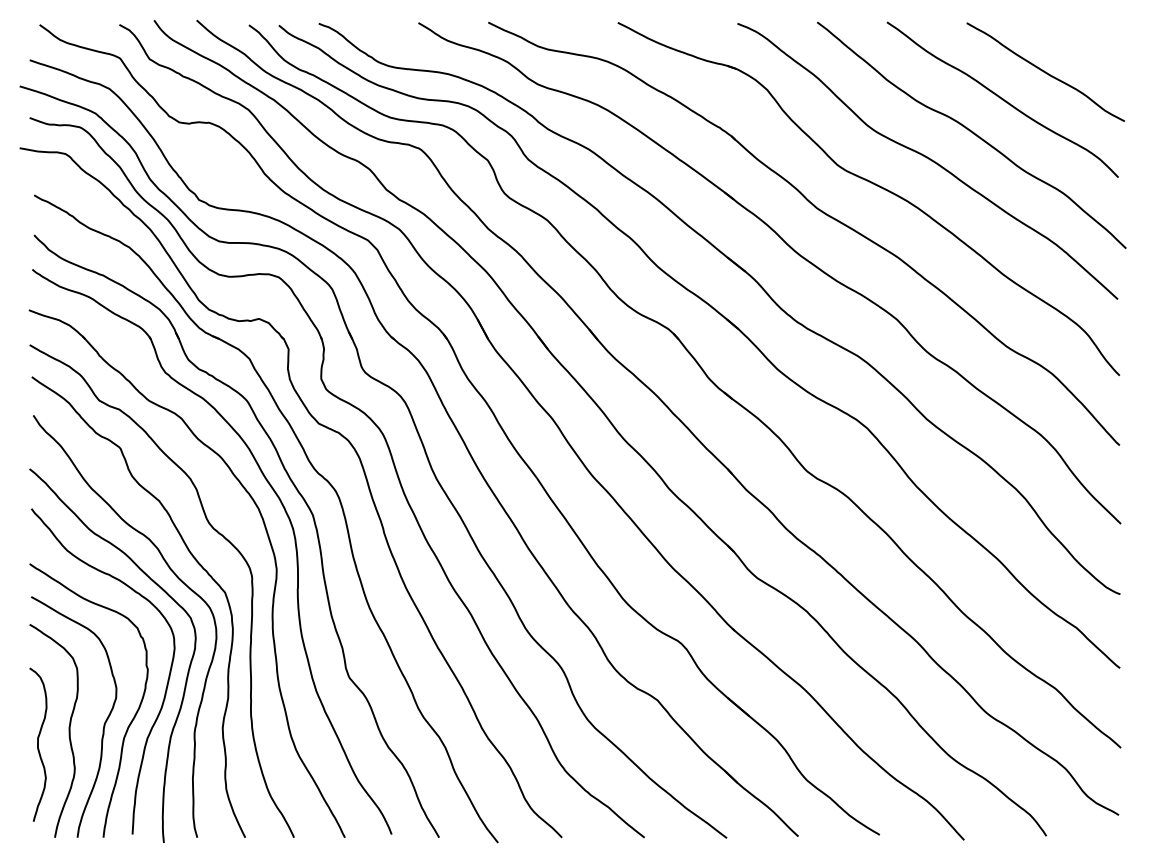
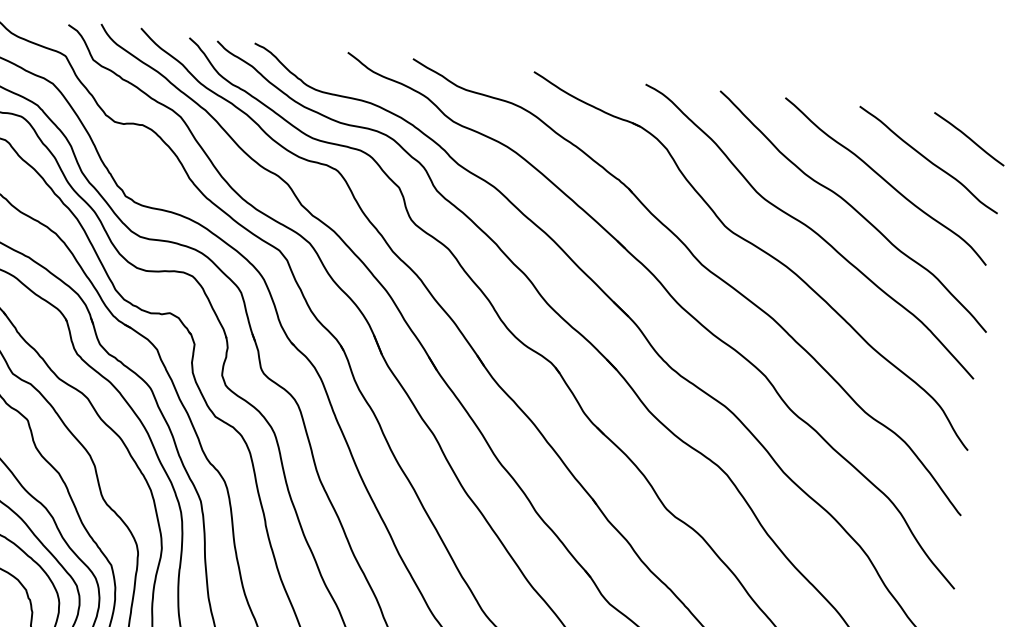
curve: (1086, 45) -> (969, 139), added

